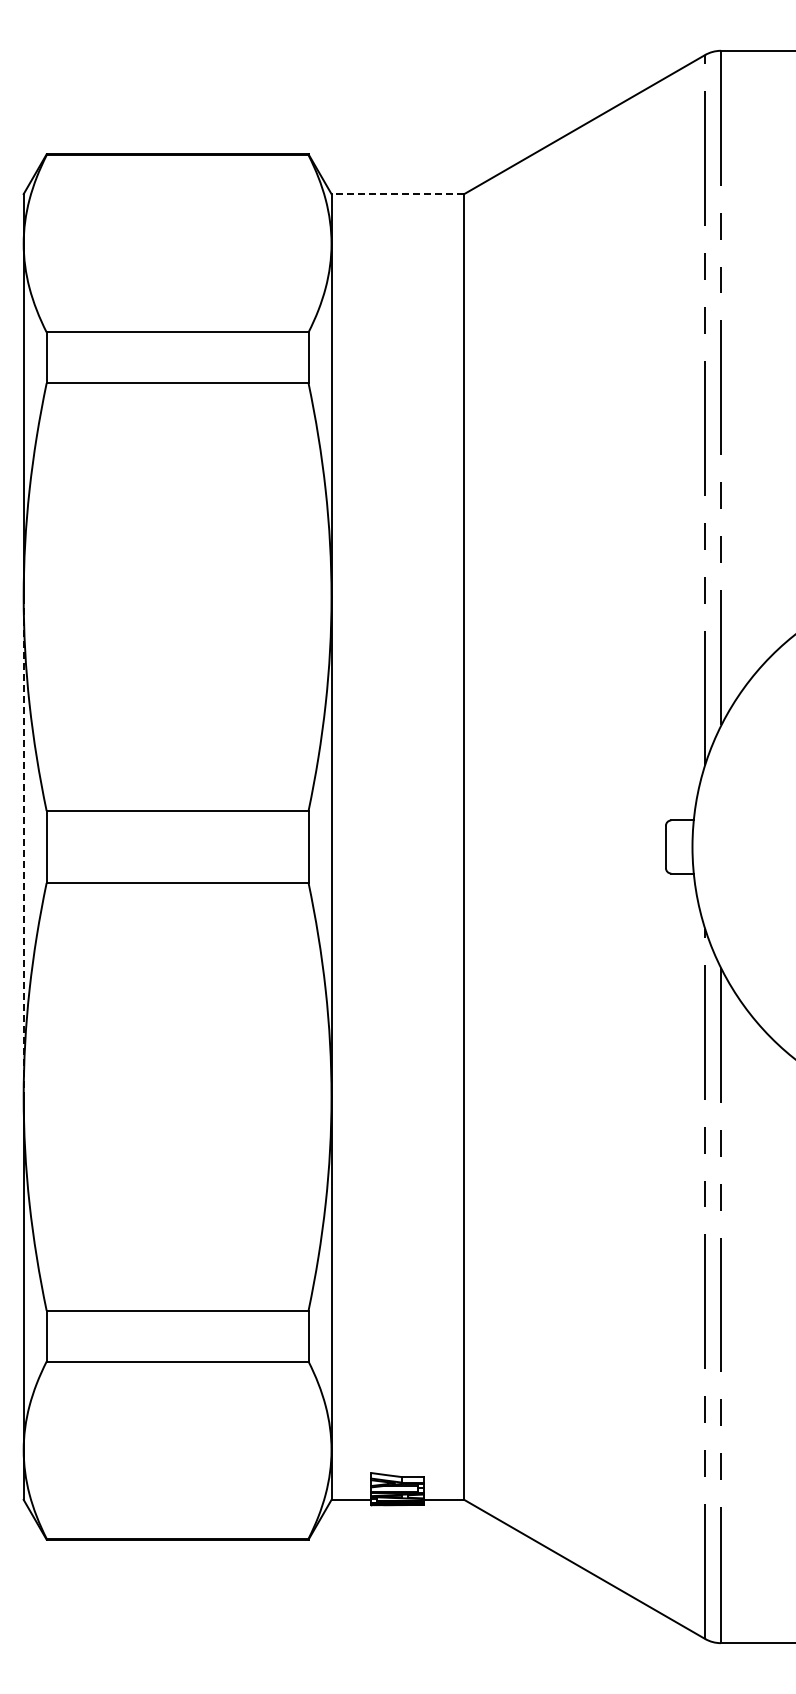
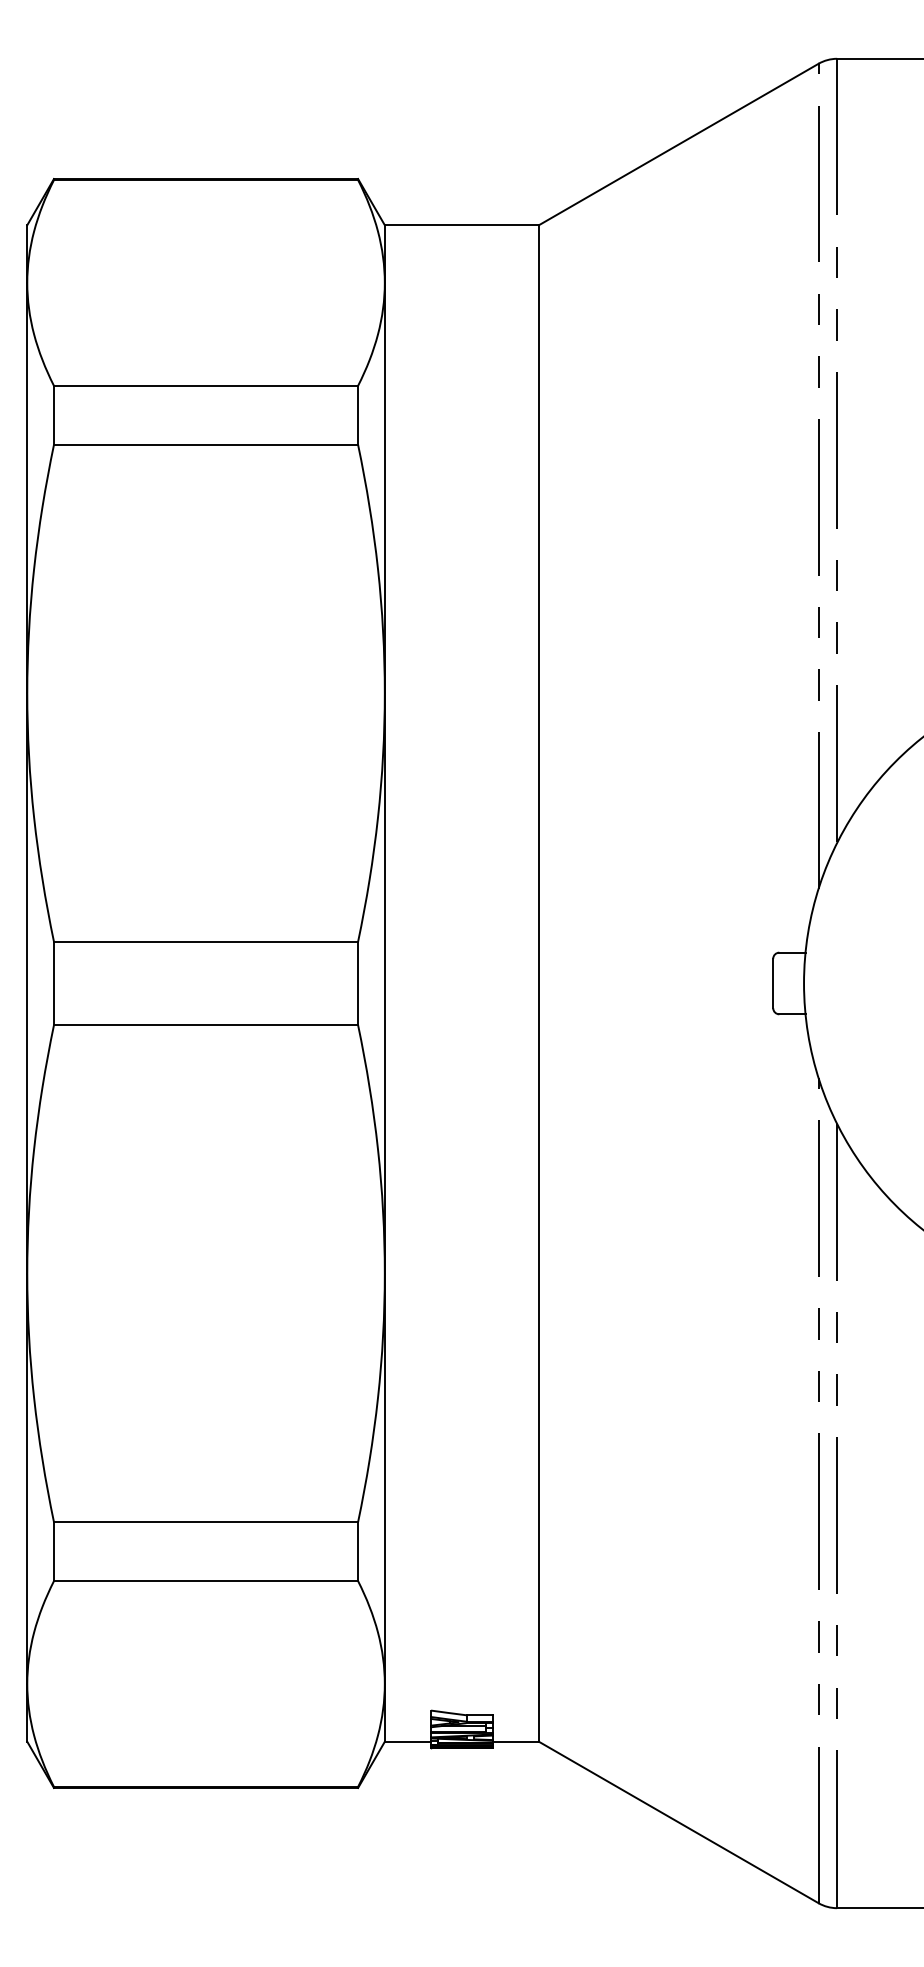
line: (397, 194) -> (461, 225), dashed -> solid
line: (23, 847) -> (27, 984), dashed -> solid

